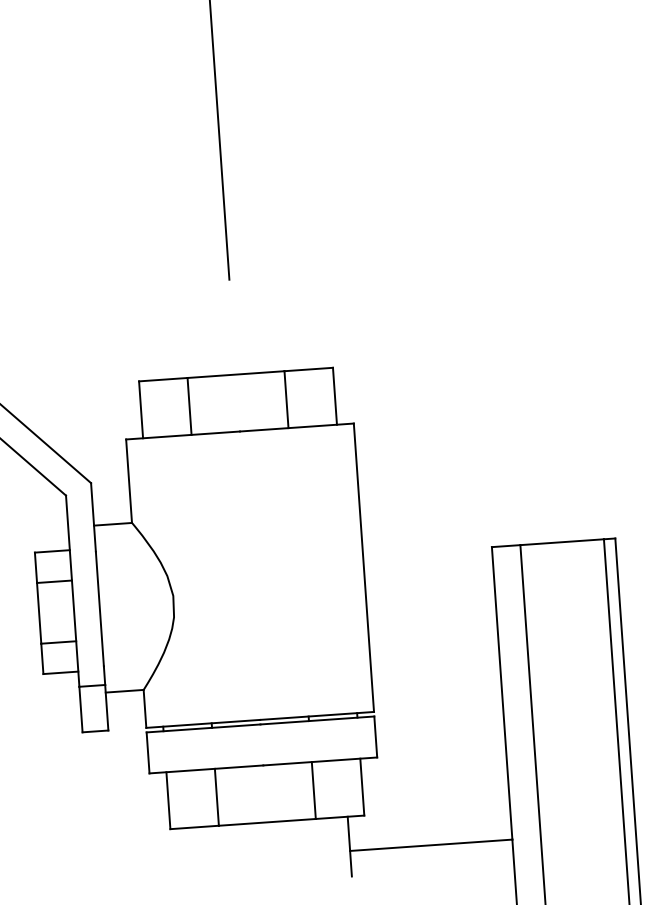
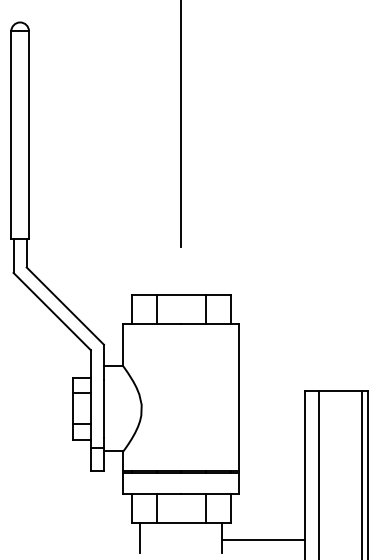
line: (189, 856) -> (140, 537), added

